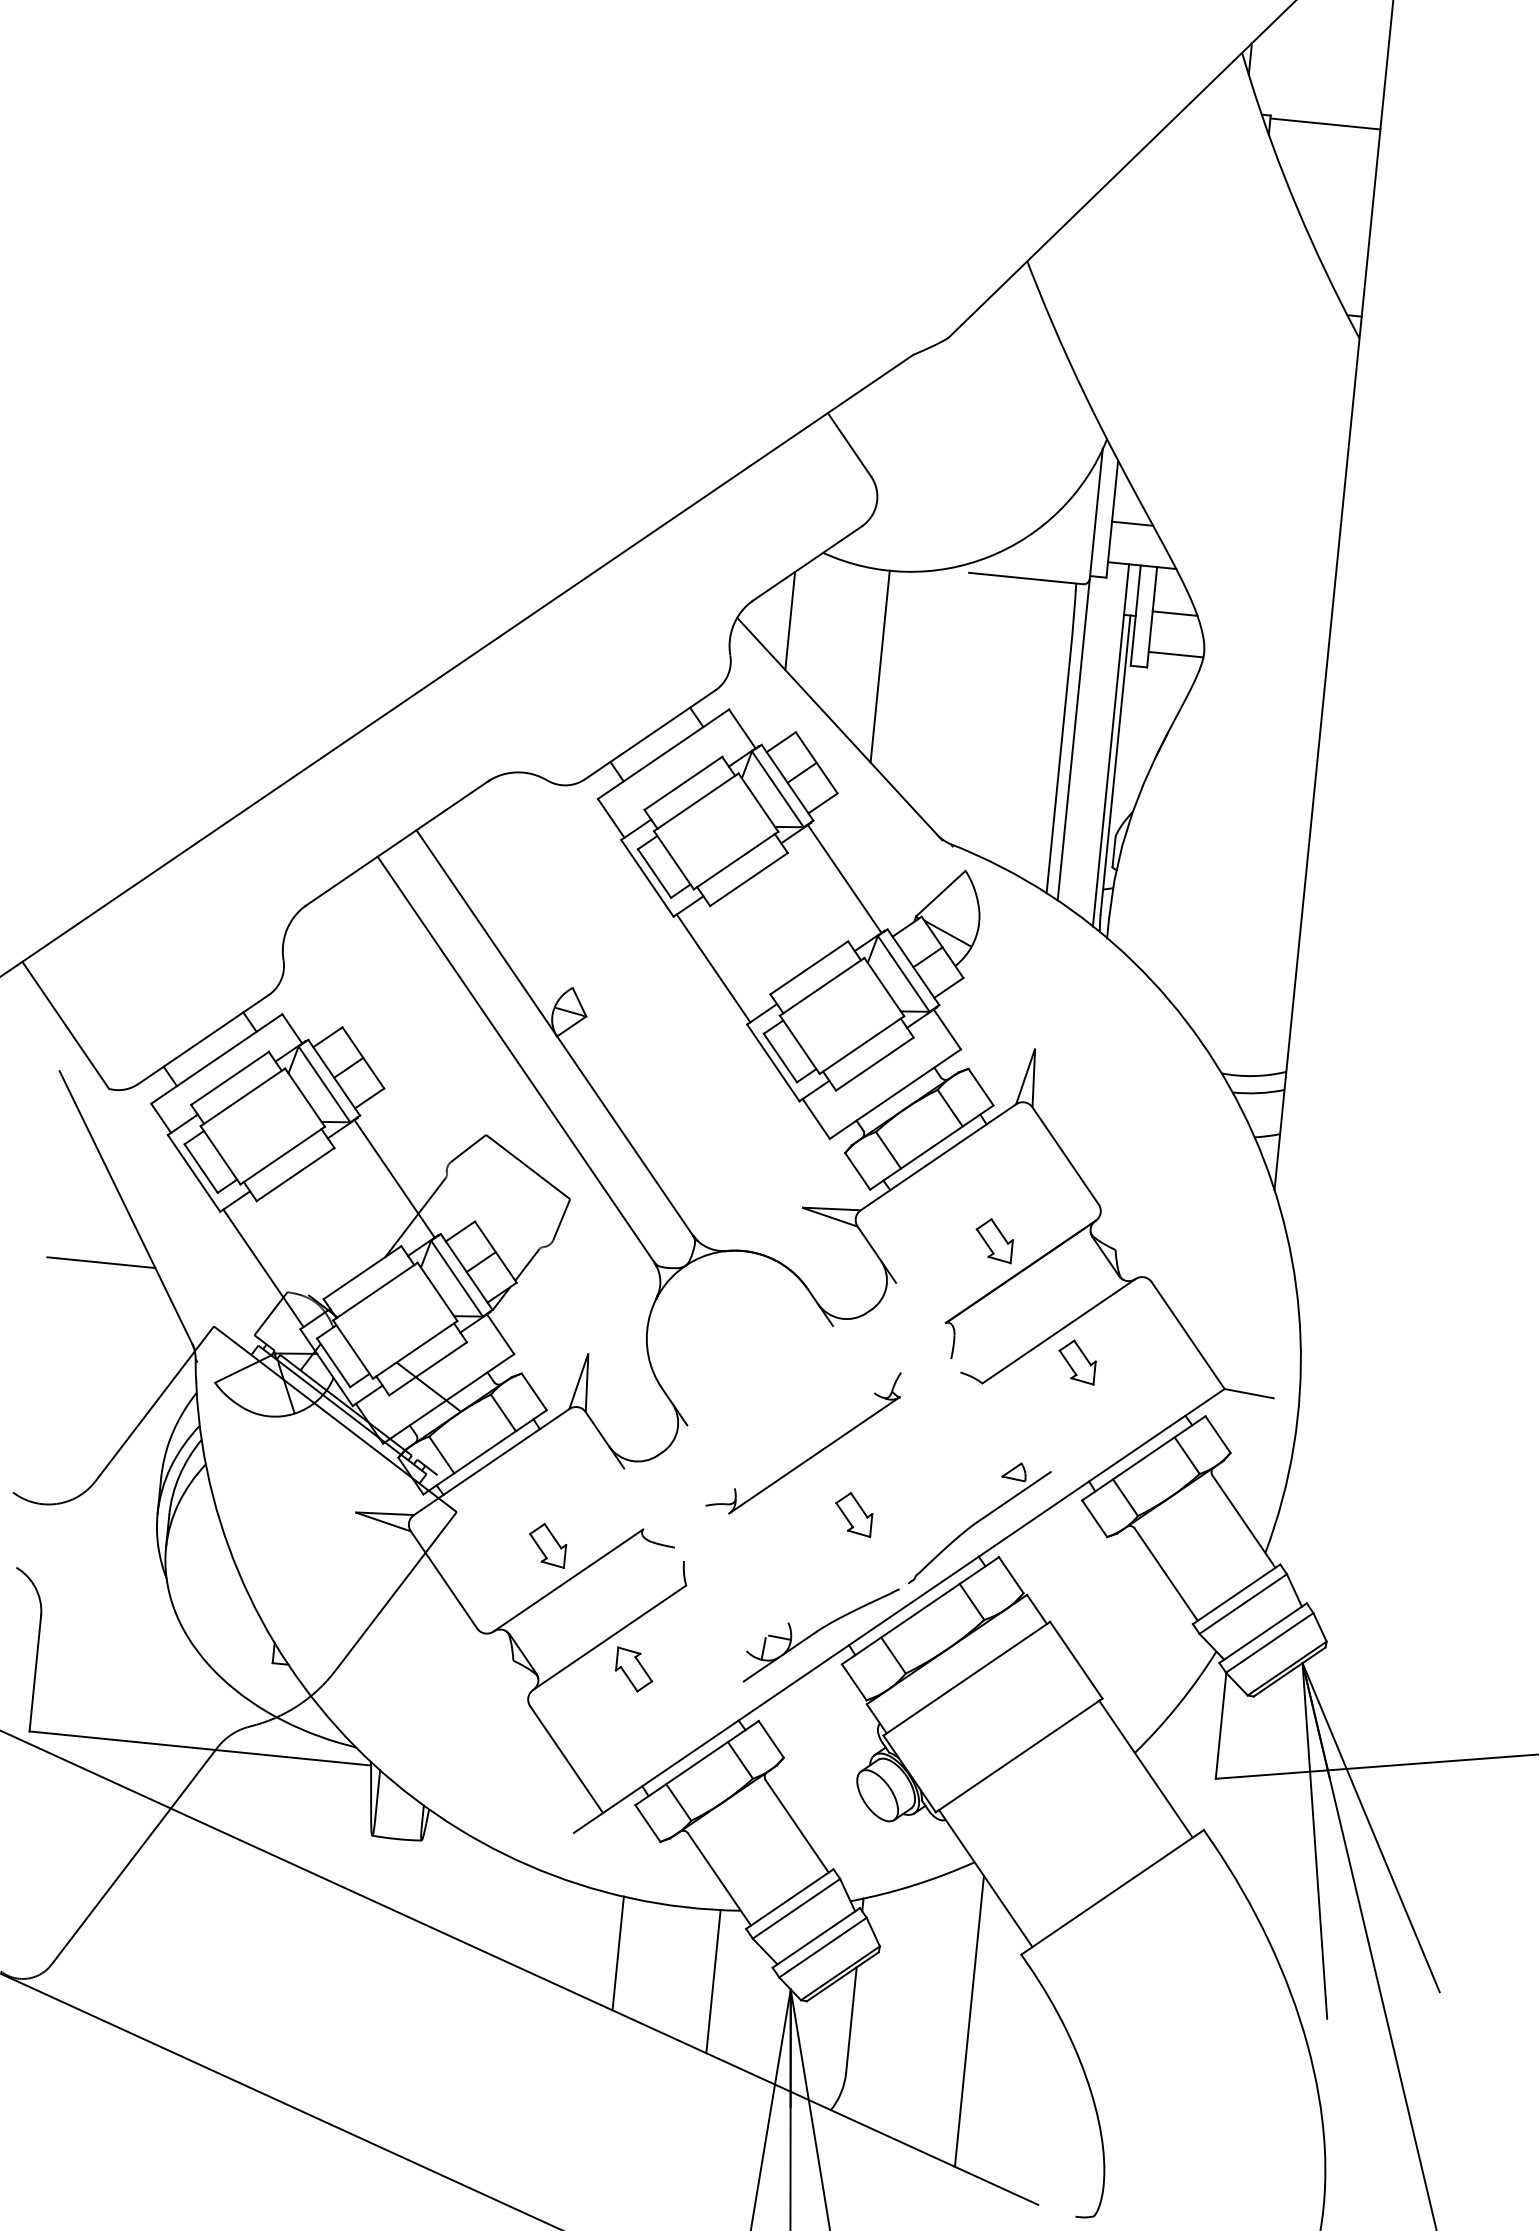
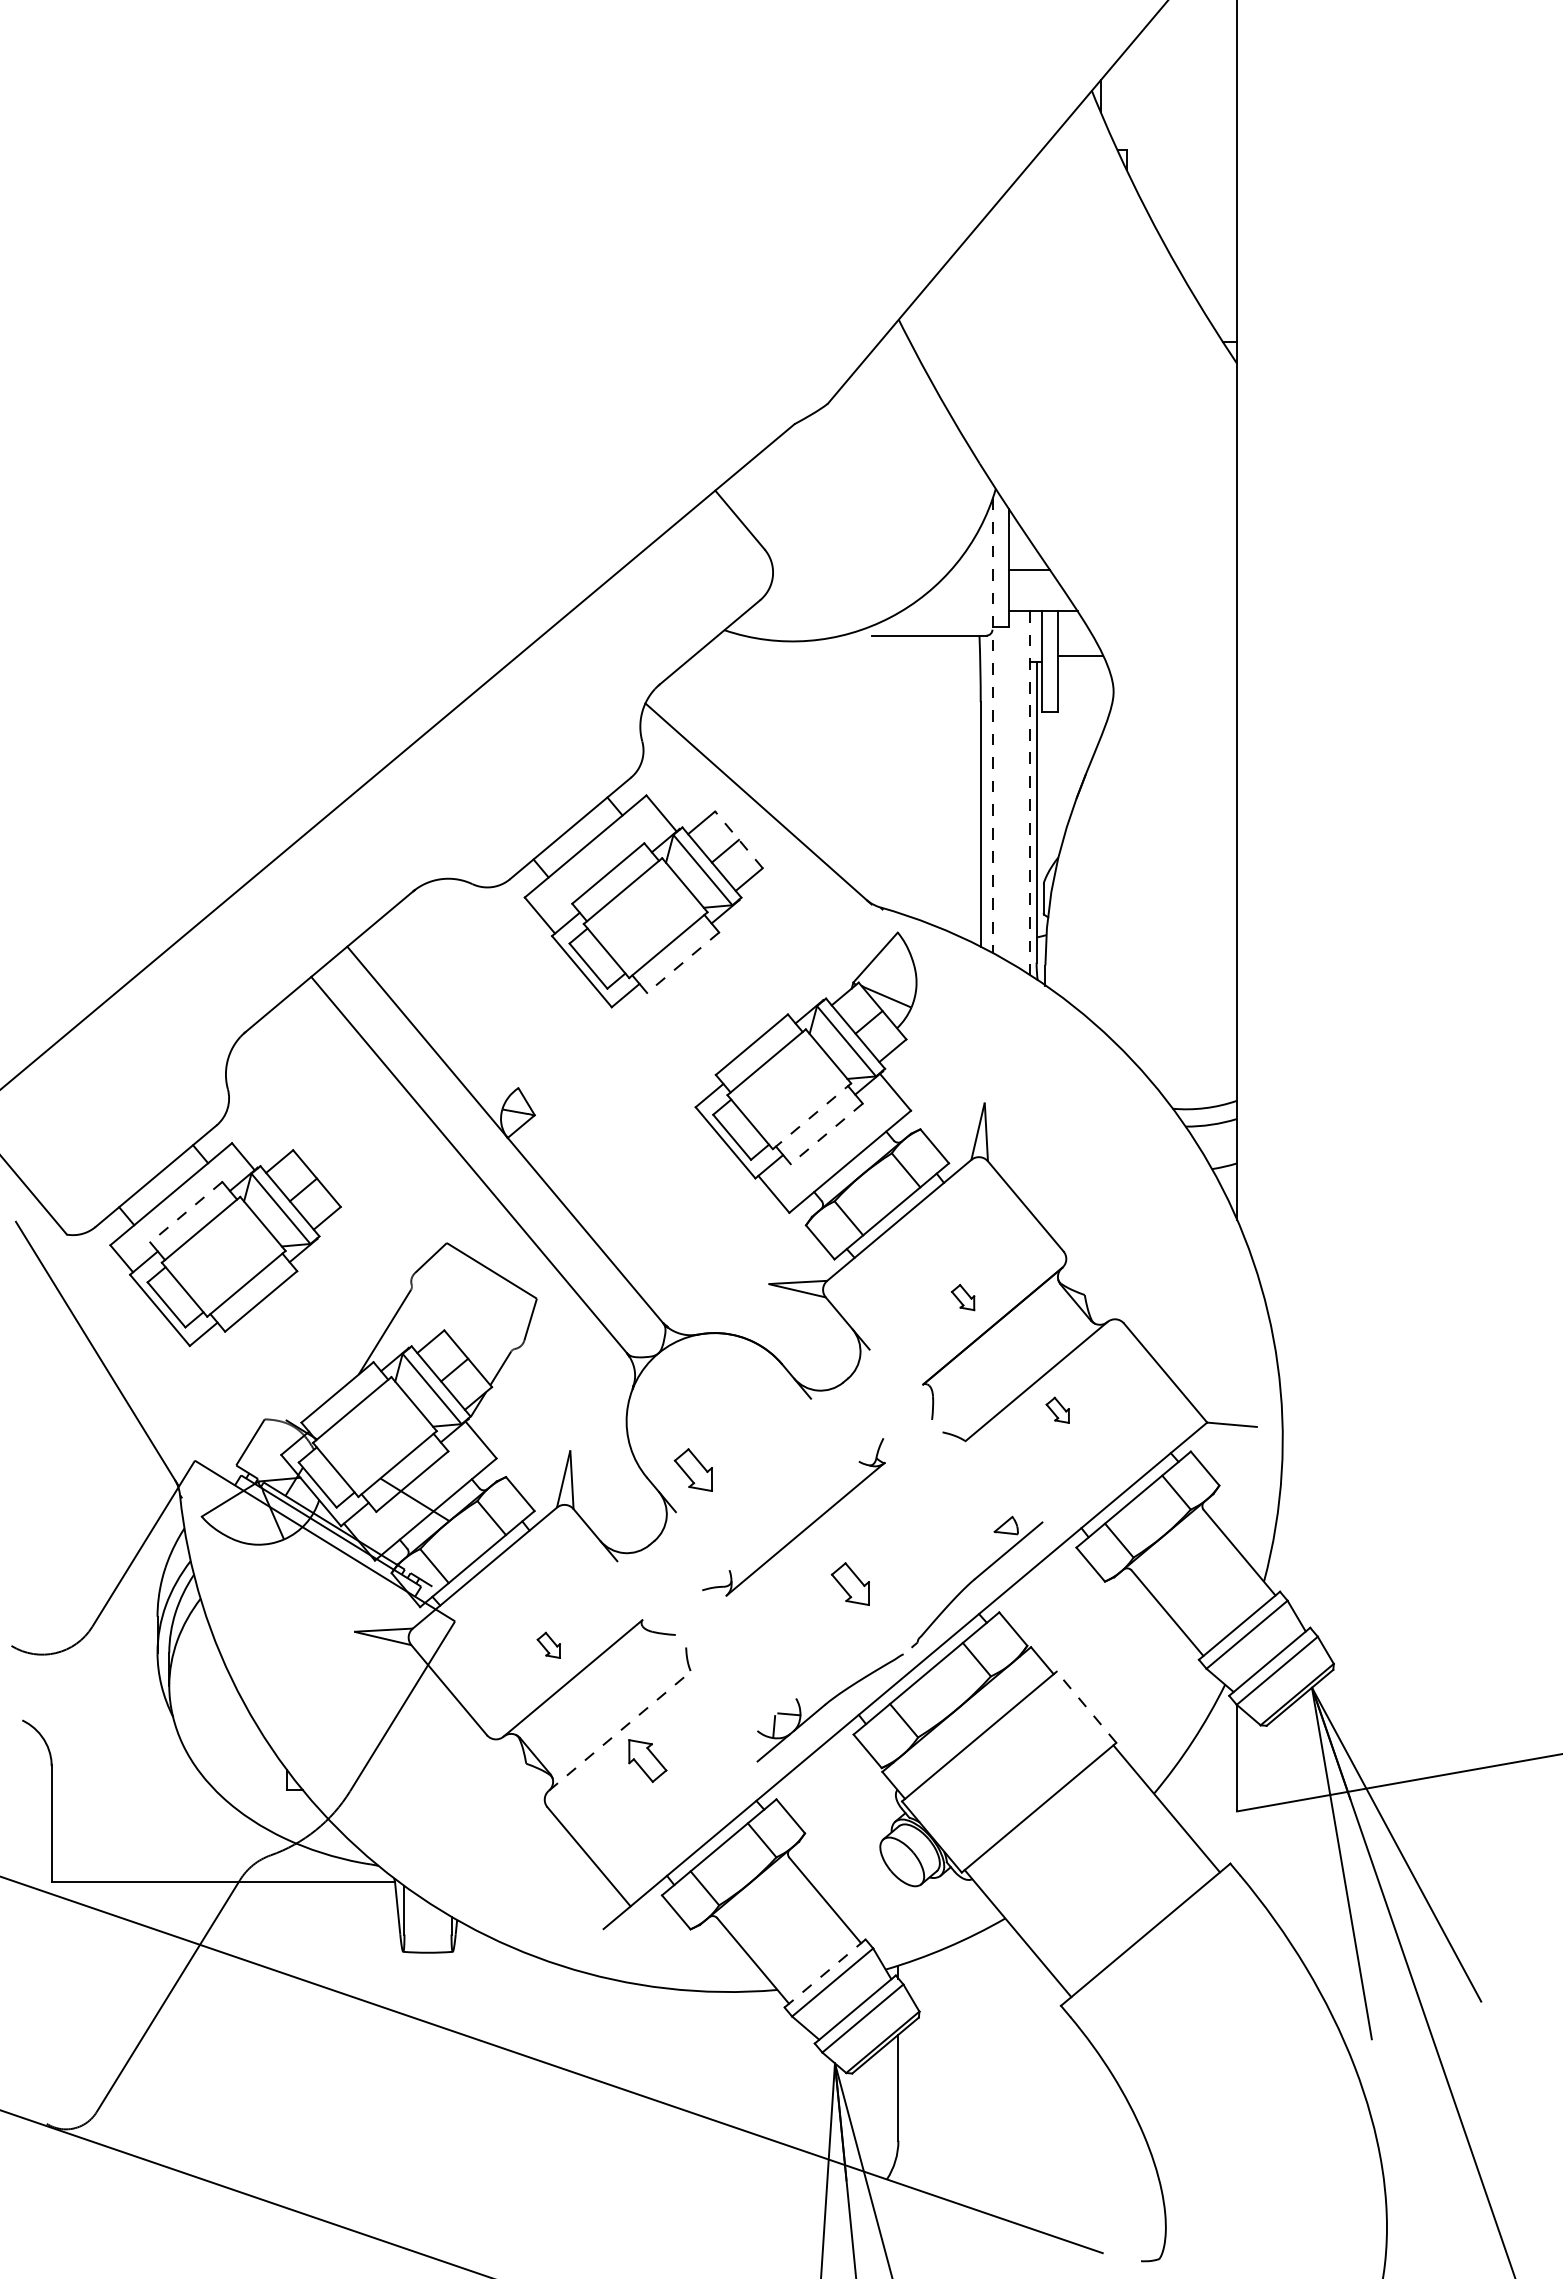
line: (1325, 124) -> (1181, 153), removed
line: (790, 621) -> (698, 701), removed
line: (1175, 654) -> (1085, 696), removed
line: (880, 666) -> (792, 737), removed
line: (1080, 675) -> (992, 726), solid -> dashed
line: (1111, 745) -> (1030, 793), solid -> dashed
line: (816, 762) -> (738, 839), solid -> dashed
line: (844, 878) -> (778, 952), removed
line: (748, 880) -> (682, 963), solid -> dashed
line: (713, 968) -> (656, 1054), removed
line: (862, 1045) -> (812, 1116), solid -> dashed
line: (874, 1064) -> (826, 1134), solid -> dashed
line: (229, 1078) -> (185, 1212), solid -> dashed
line: (394, 1178) -> (359, 1295), removed
part: (993, 1240) -> (962, 1297), size x0.6
line: (101, 1262) -> (76, 1408), removed
line: (263, 1267) -> (238, 1397), removed
part: (1076, 1362) -> (1057, 1410), size x0.6
part: (707, 1384) -> (692, 1469), added
part: (547, 1545) -> (548, 1645), size x0.6
line: (609, 1637) -> (619, 1731), solid -> dashed
line: (1076, 1659) -> (1086, 1706), solid -> dashed
line: (790, 1899) -> (825, 1973), solid -> dashed
line: (618, 1953) -> (659, 2044), removed
line: (713, 1981) -> (757, 2063), removed
line: (969, 2021) -> (1016, 2077), removed

